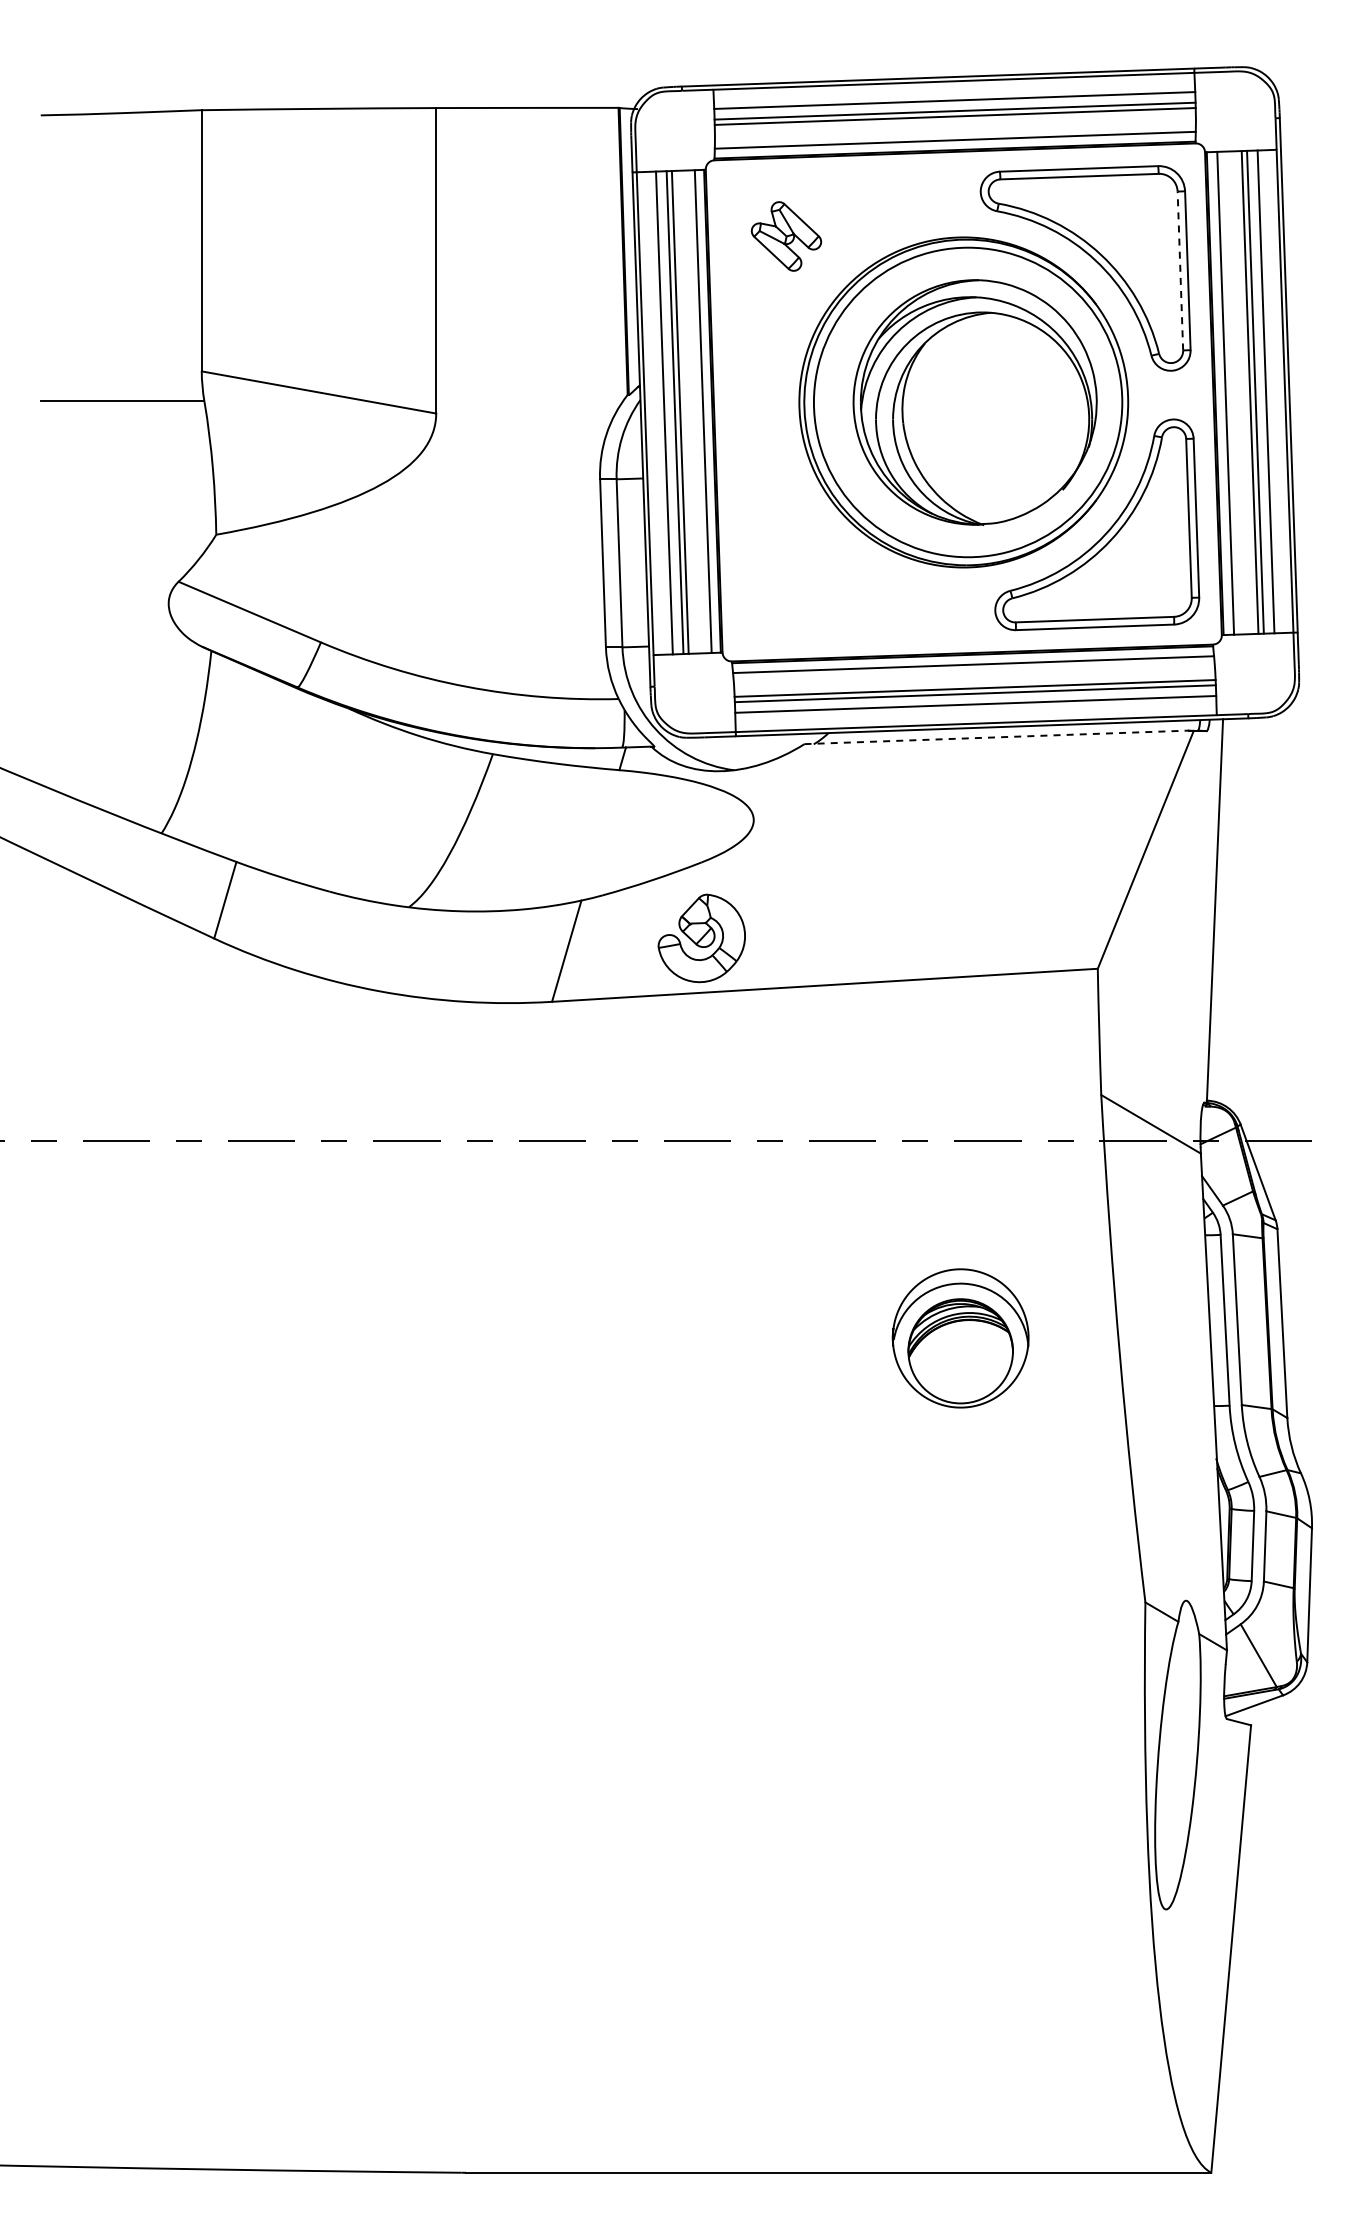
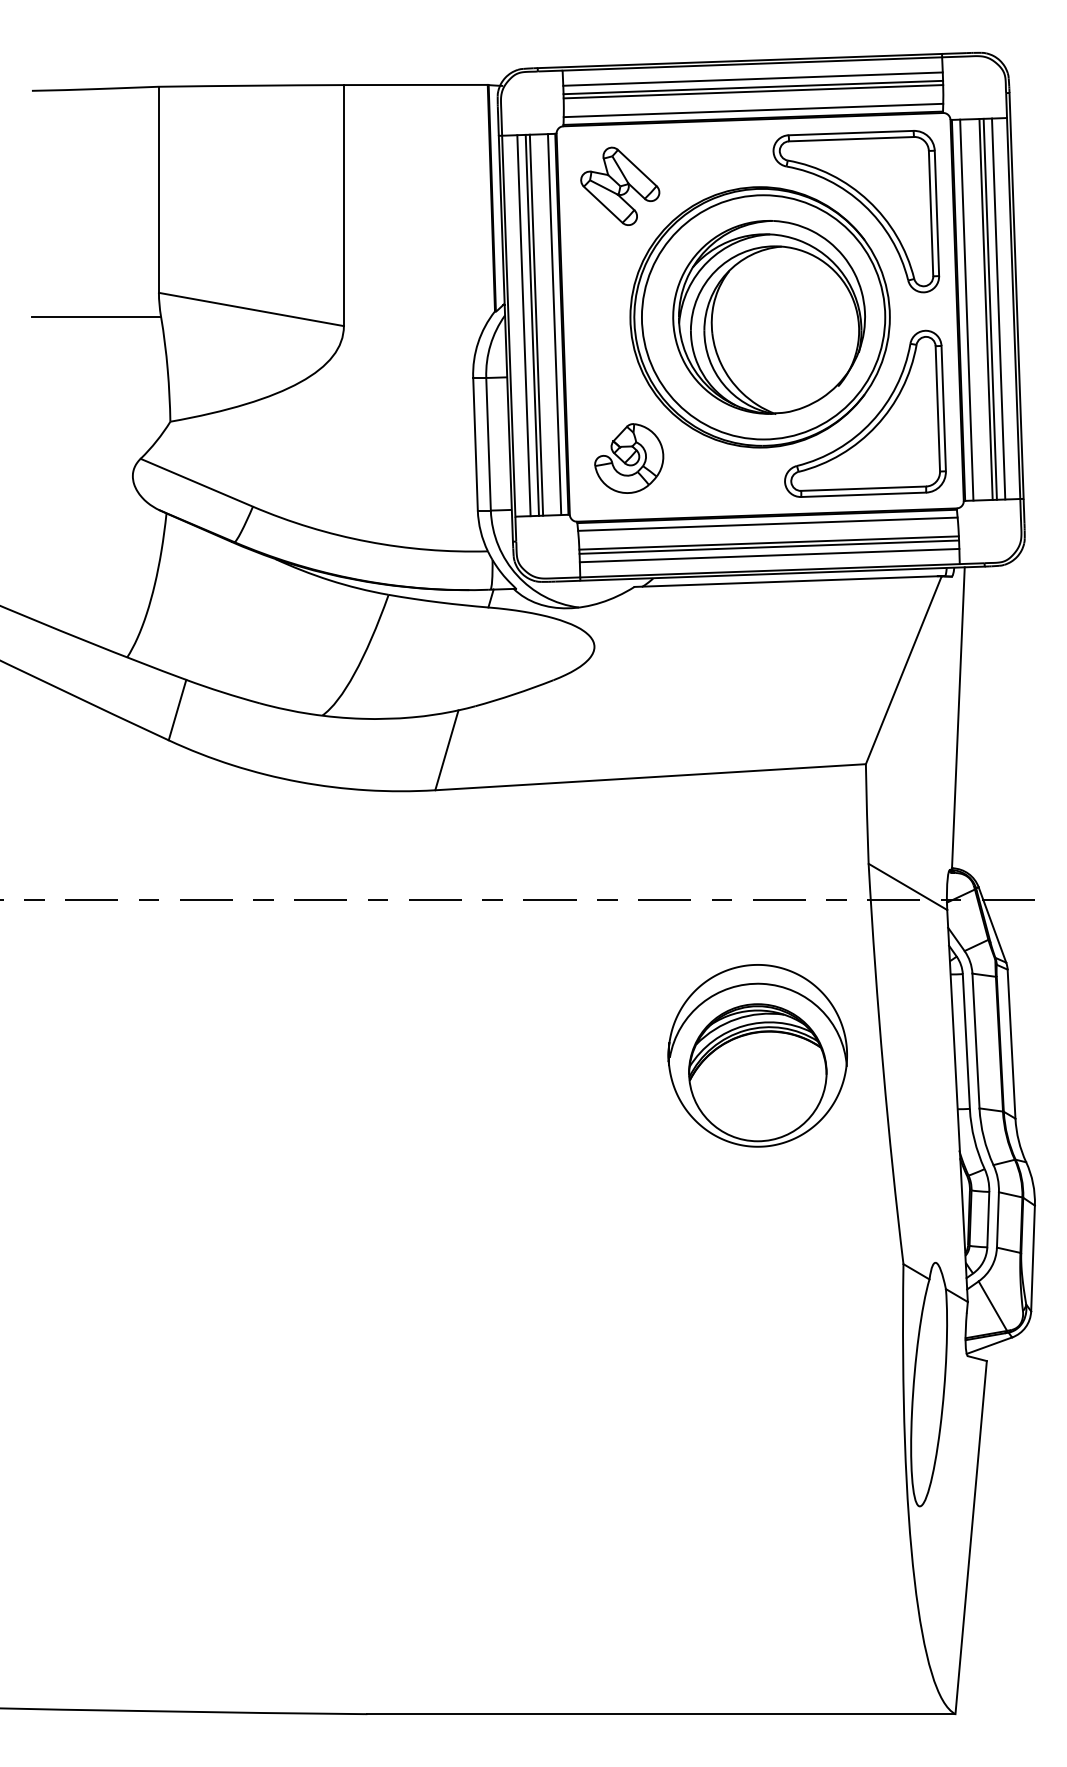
part: (786, 236) -> (620, 186), size x1.43
line: (1180, 270) -> (931, 213), dashed -> solid
line: (997, 737) -> (786, 581), dashed -> solid
part: (701, 938) -> (628, 458), moved
part: (960, 1338) -> (757, 1055), size x1.67

